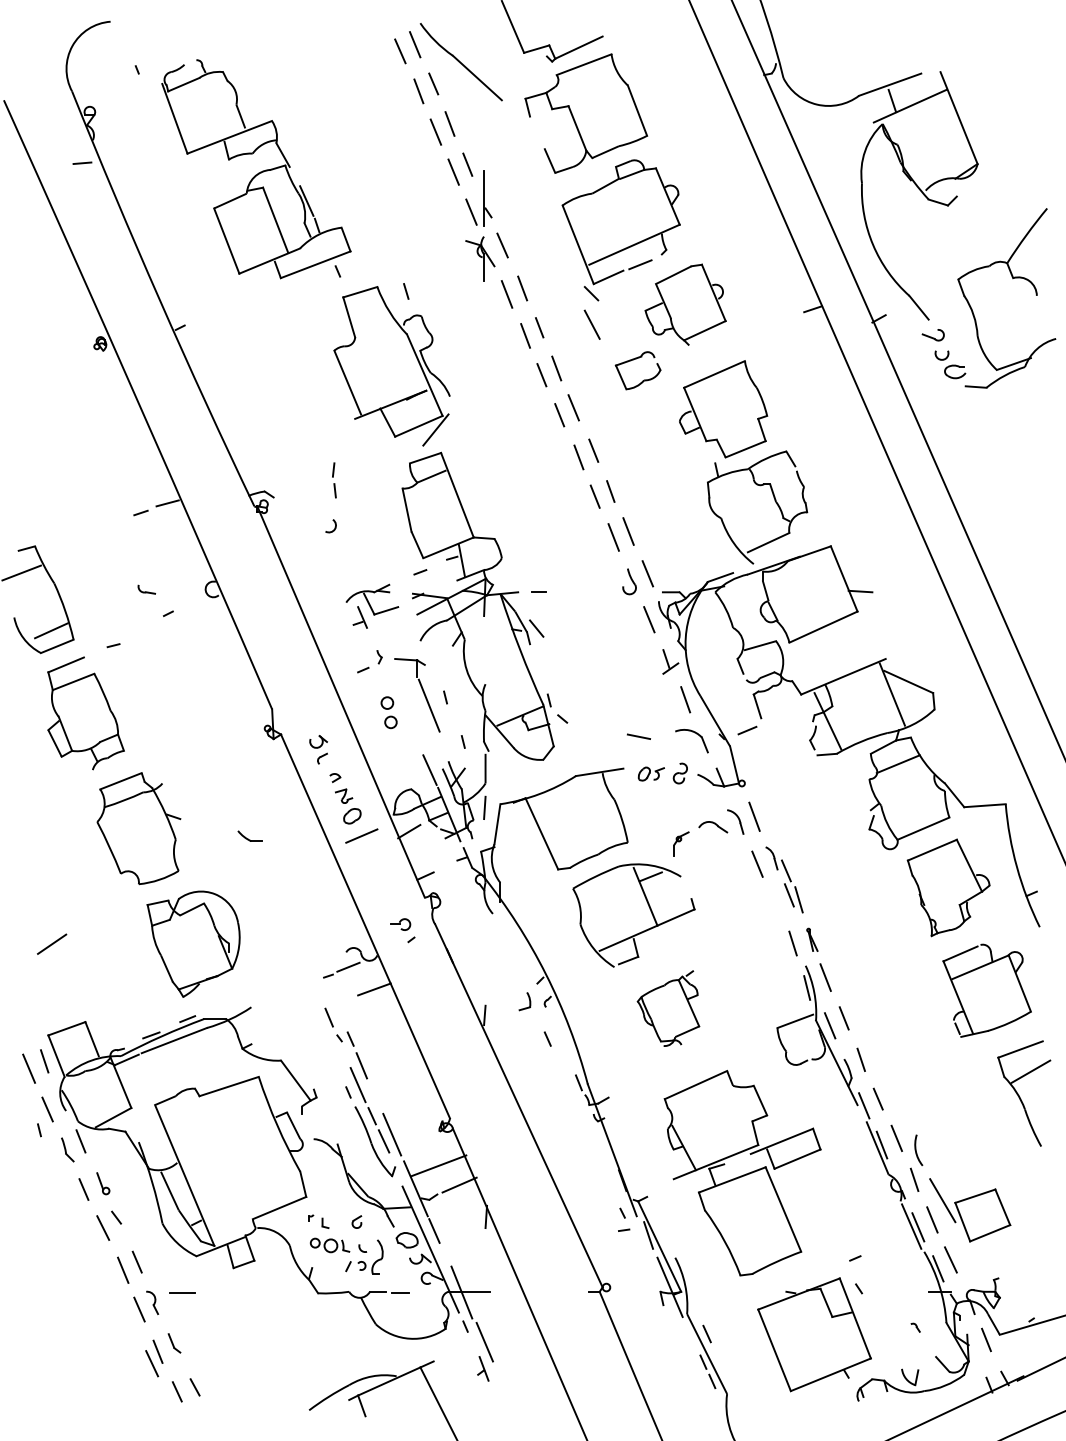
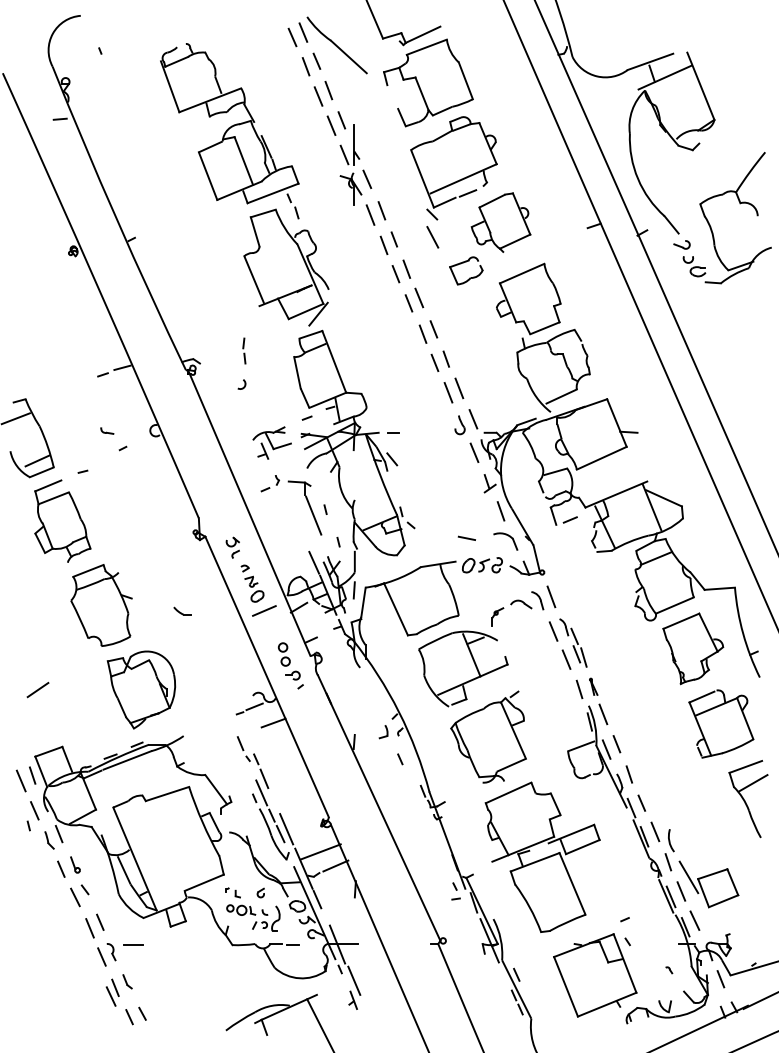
part: (256, 169) -> (229, 123), moved
part: (388, 712) -> (283, 654), moved
line: (747, 730) -> (570, 519), moved
part: (651, 773) -> (476, 565), size x1.43
line: (775, 902) -> (566, 659), added
part: (668, 1008) -> (488, 736), size x1.67

